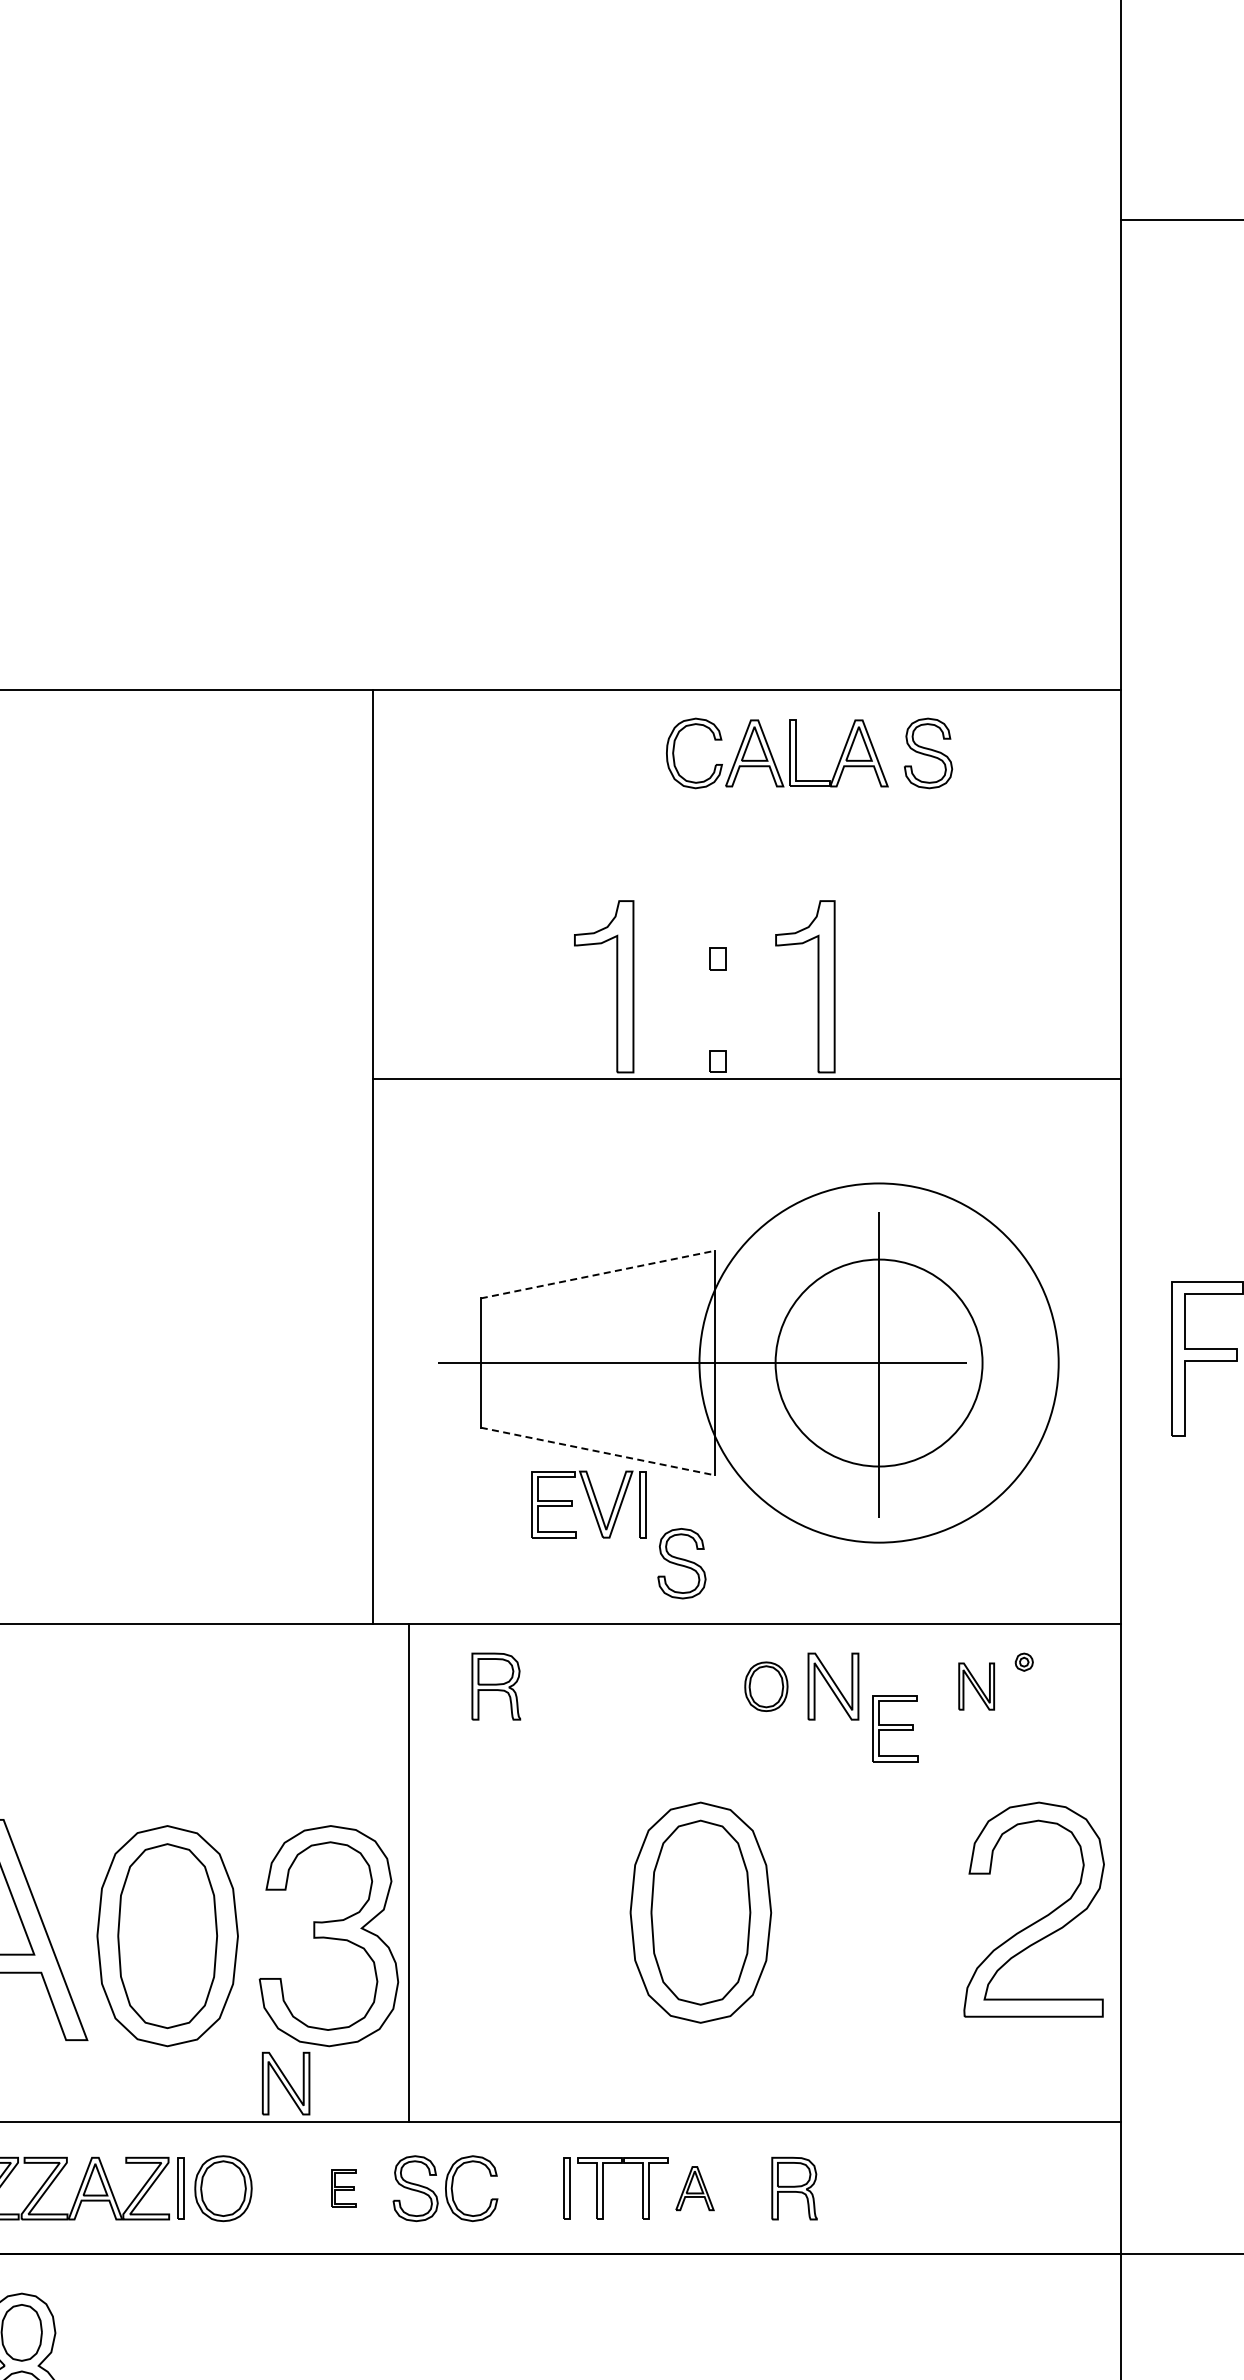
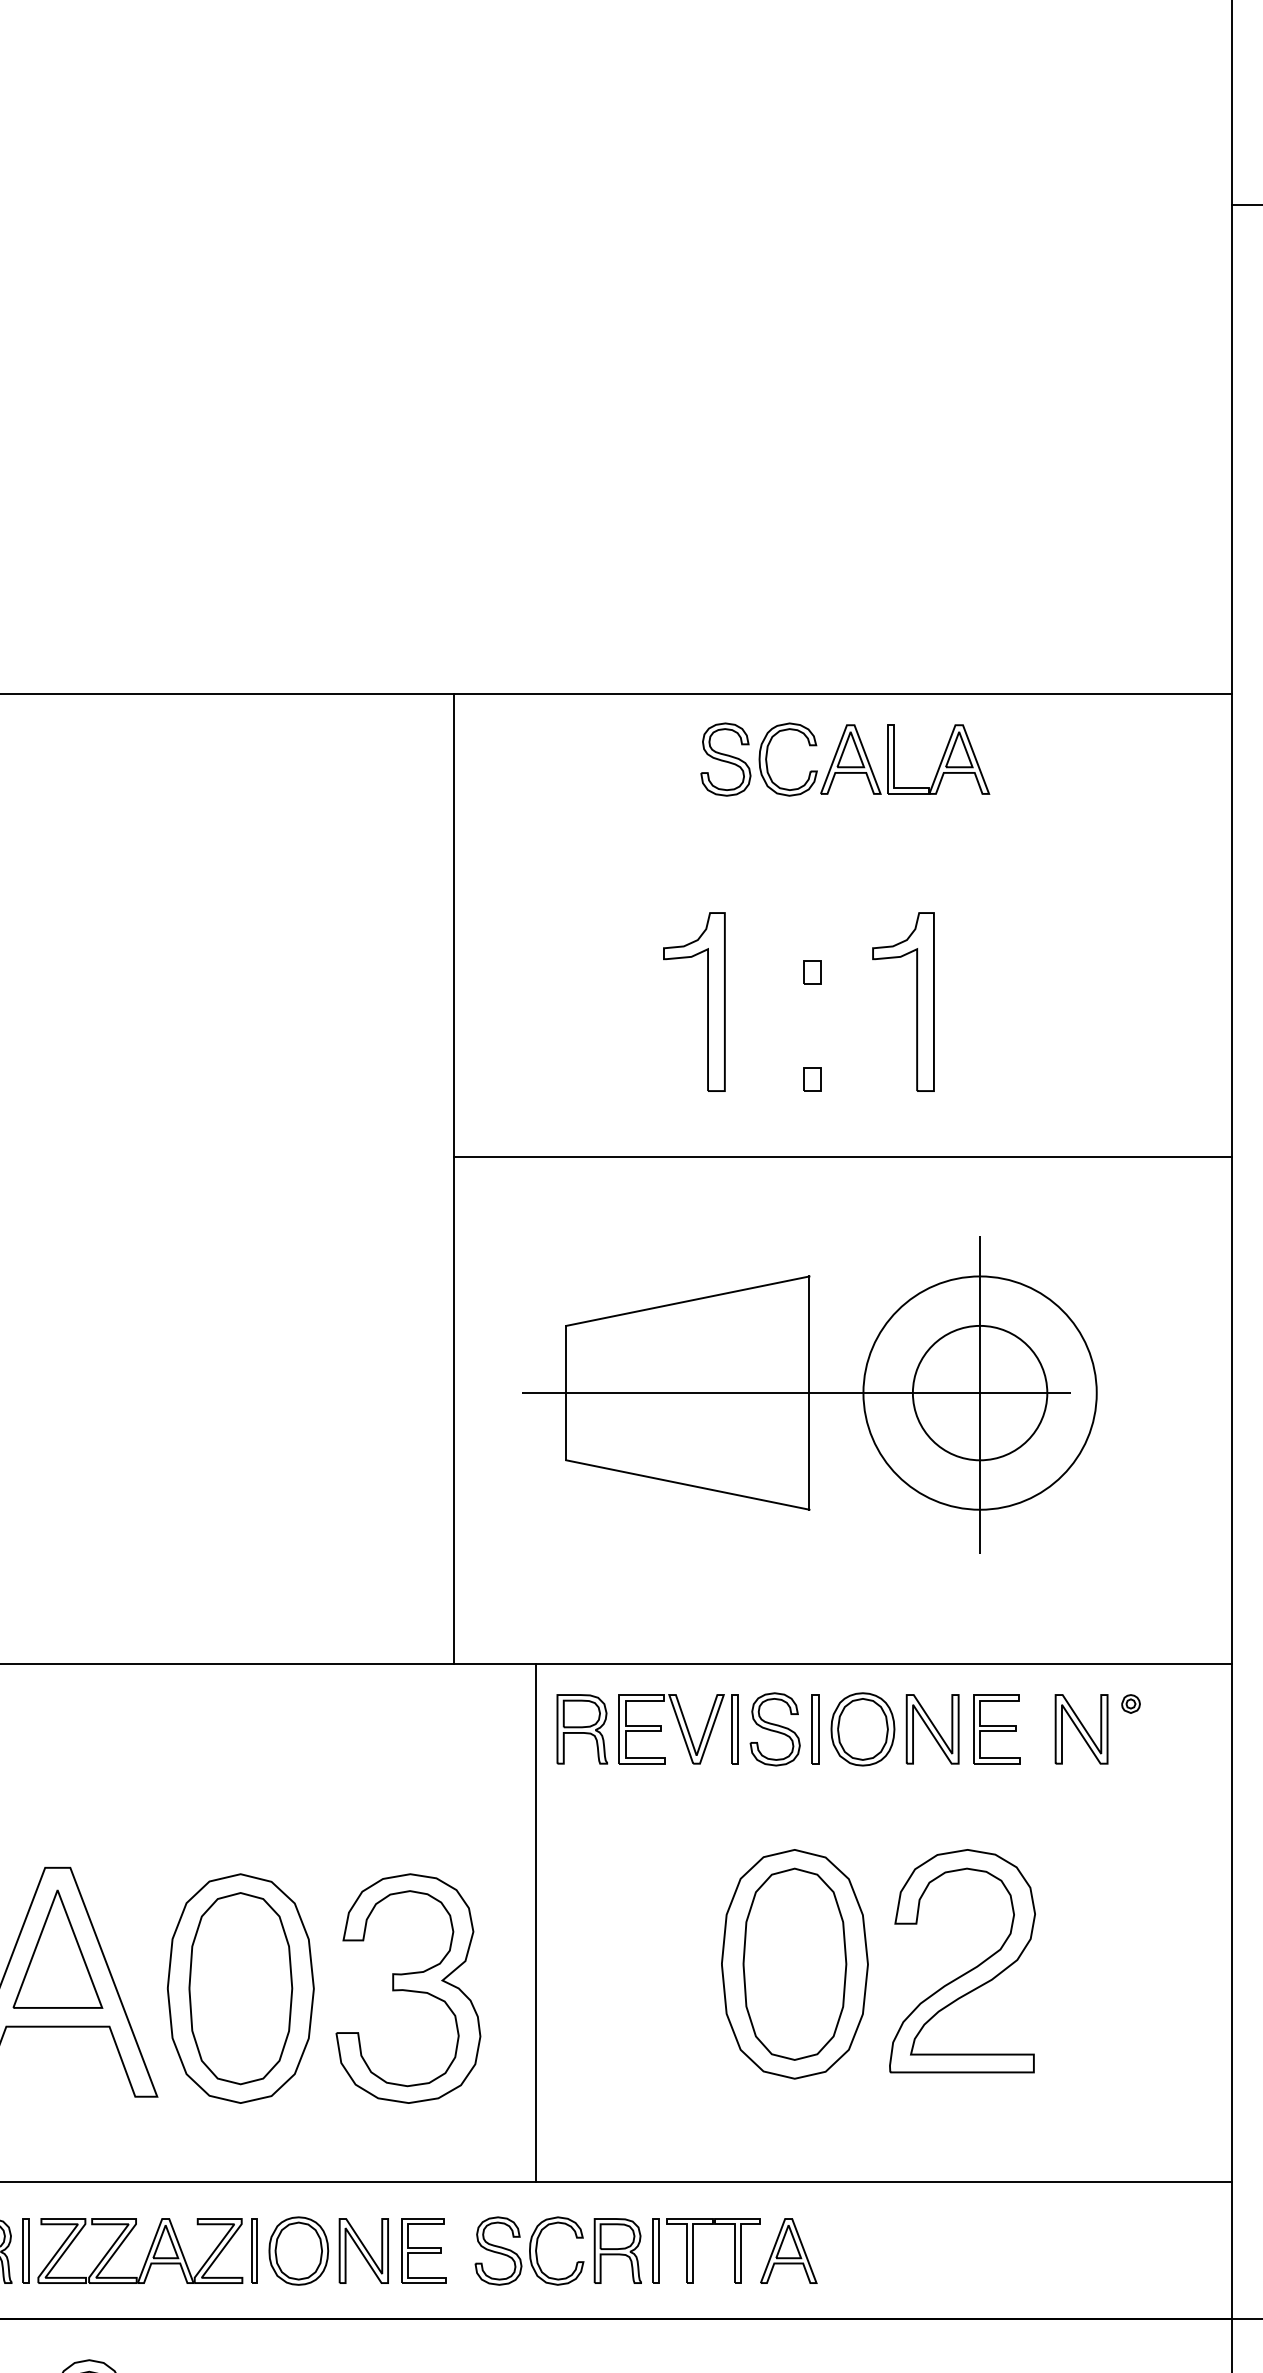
part: (928, 753) -> (725, 759), moved
line: (746, 1078) -> (842, 1156), moved
line: (598, 1274) -> (688, 1301), dashed -> solid
circle: (878, 1362) -> (979, 1392), size x0.62
circle: (878, 1362) -> (979, 1392), size x0.62
line: (598, 1451) -> (688, 1485), dashed -> solid
part: (588, 1504) -> (678, 1729), moved
part: (681, 1563) -> (774, 1729), moved
part: (720, 1686) -> (815, 1729), added
part: (766, 1686) -> (863, 1729), size x1.43
part: (976, 1686) -> (1081, 1729), size x1.43
part: (895, 1728) -> (997, 1729), moved
line: (408, 1872) -> (535, 1922), moved
part: (1038, 1919) -> (967, 1971), moved
part: (285, 2083) -> (363, 2250), moved
part: (343, 2188) -> (423, 2250), size x1.67
part: (694, 2188) -> (788, 2250), size x1.43
part: (794, 2188) -> (617, 2250), moved

